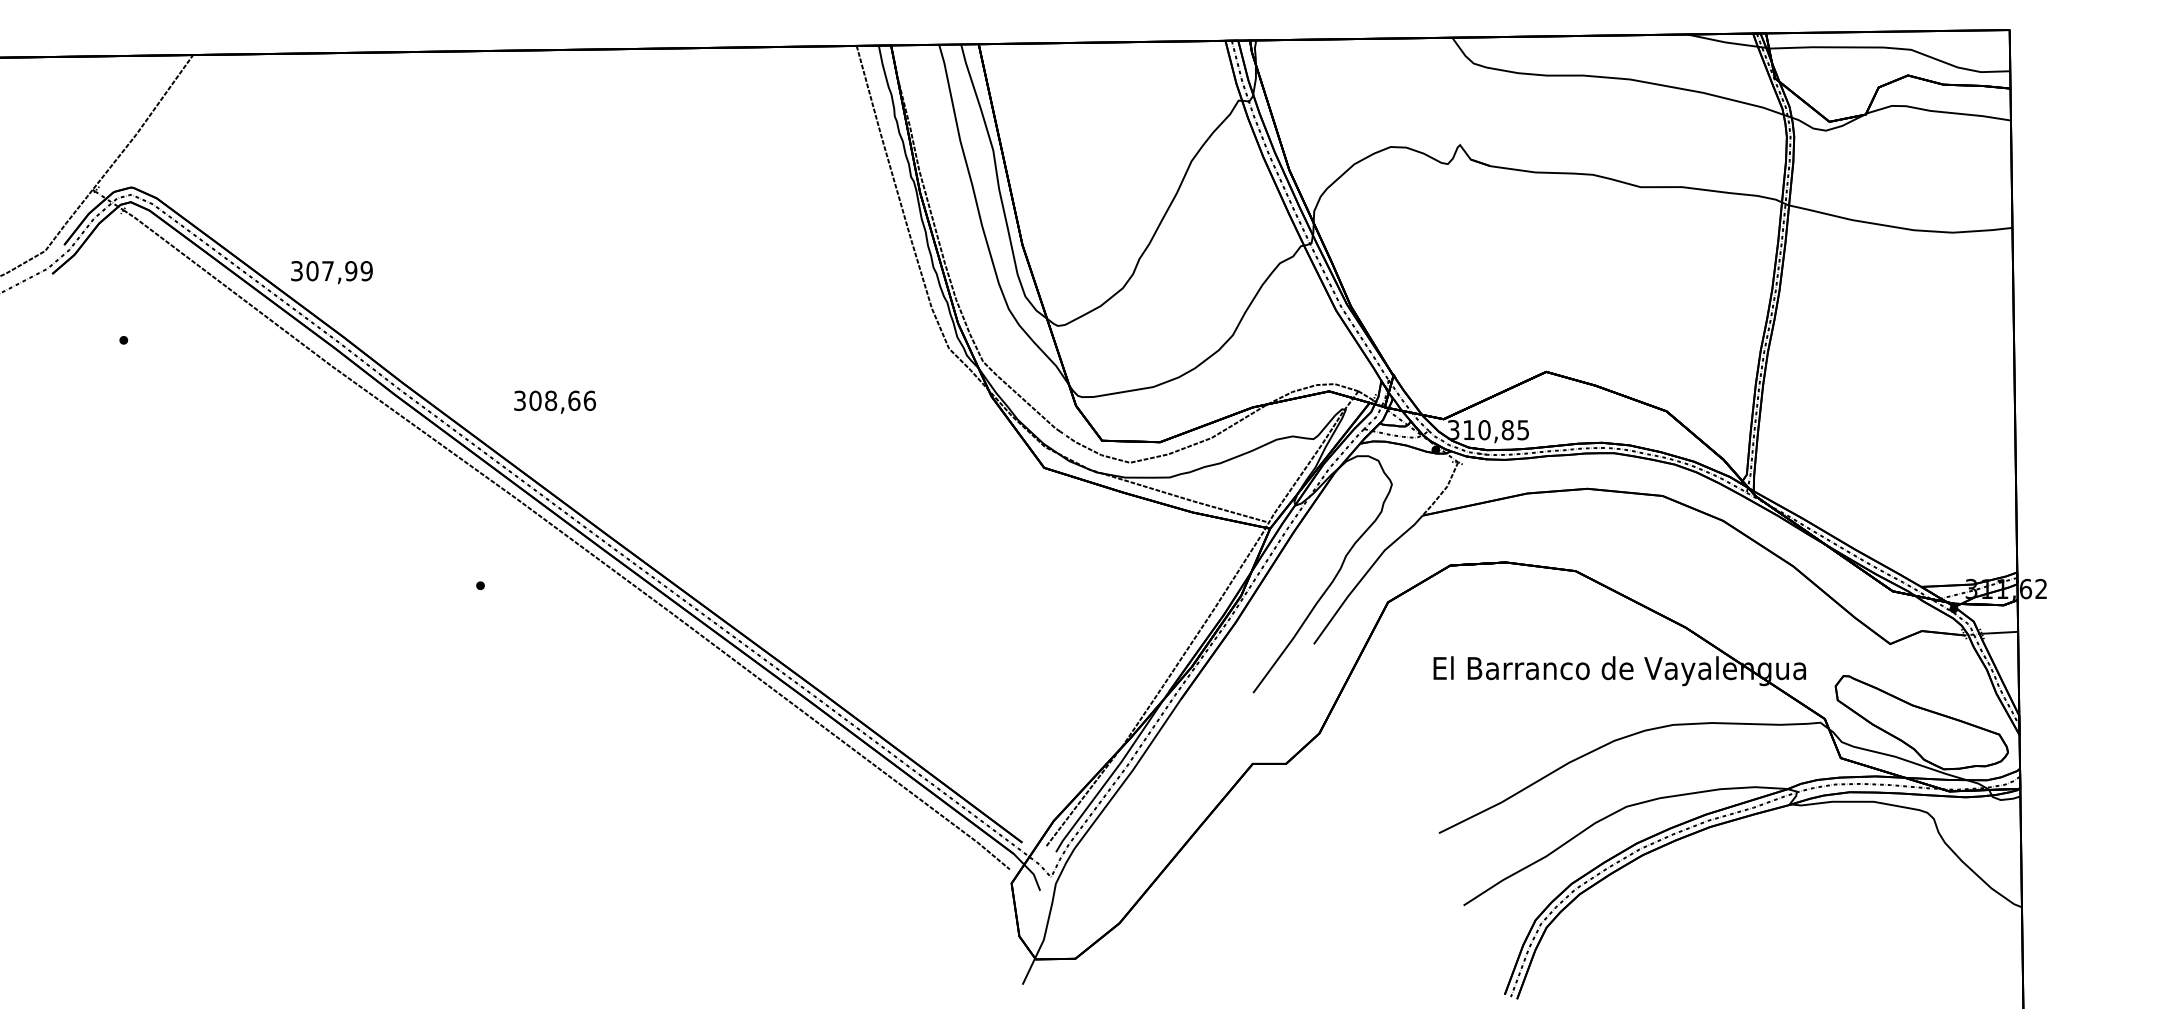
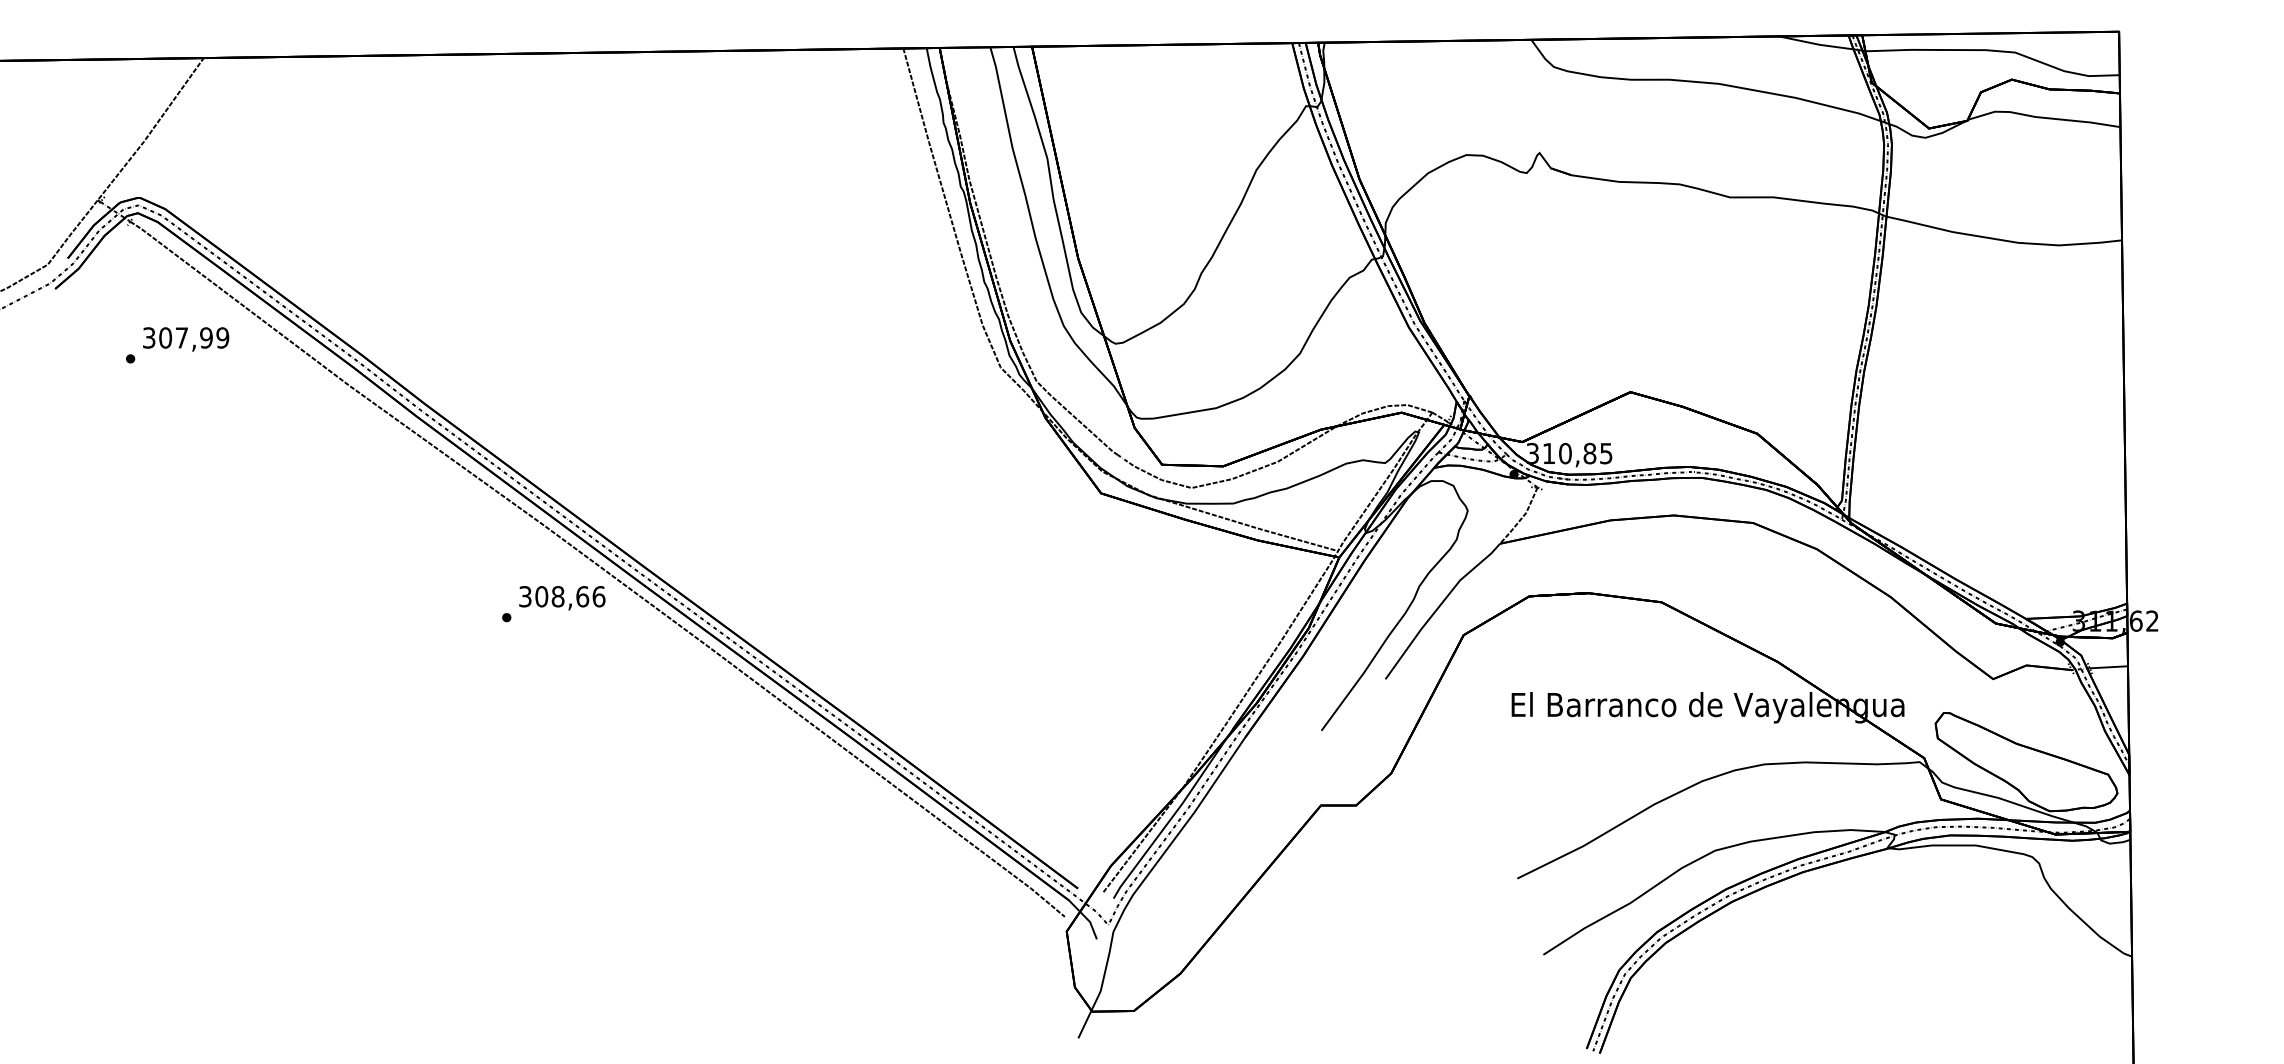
text: (332, 272) -> (186, 339), moved
text: (555, 402) -> (562, 598), moved

